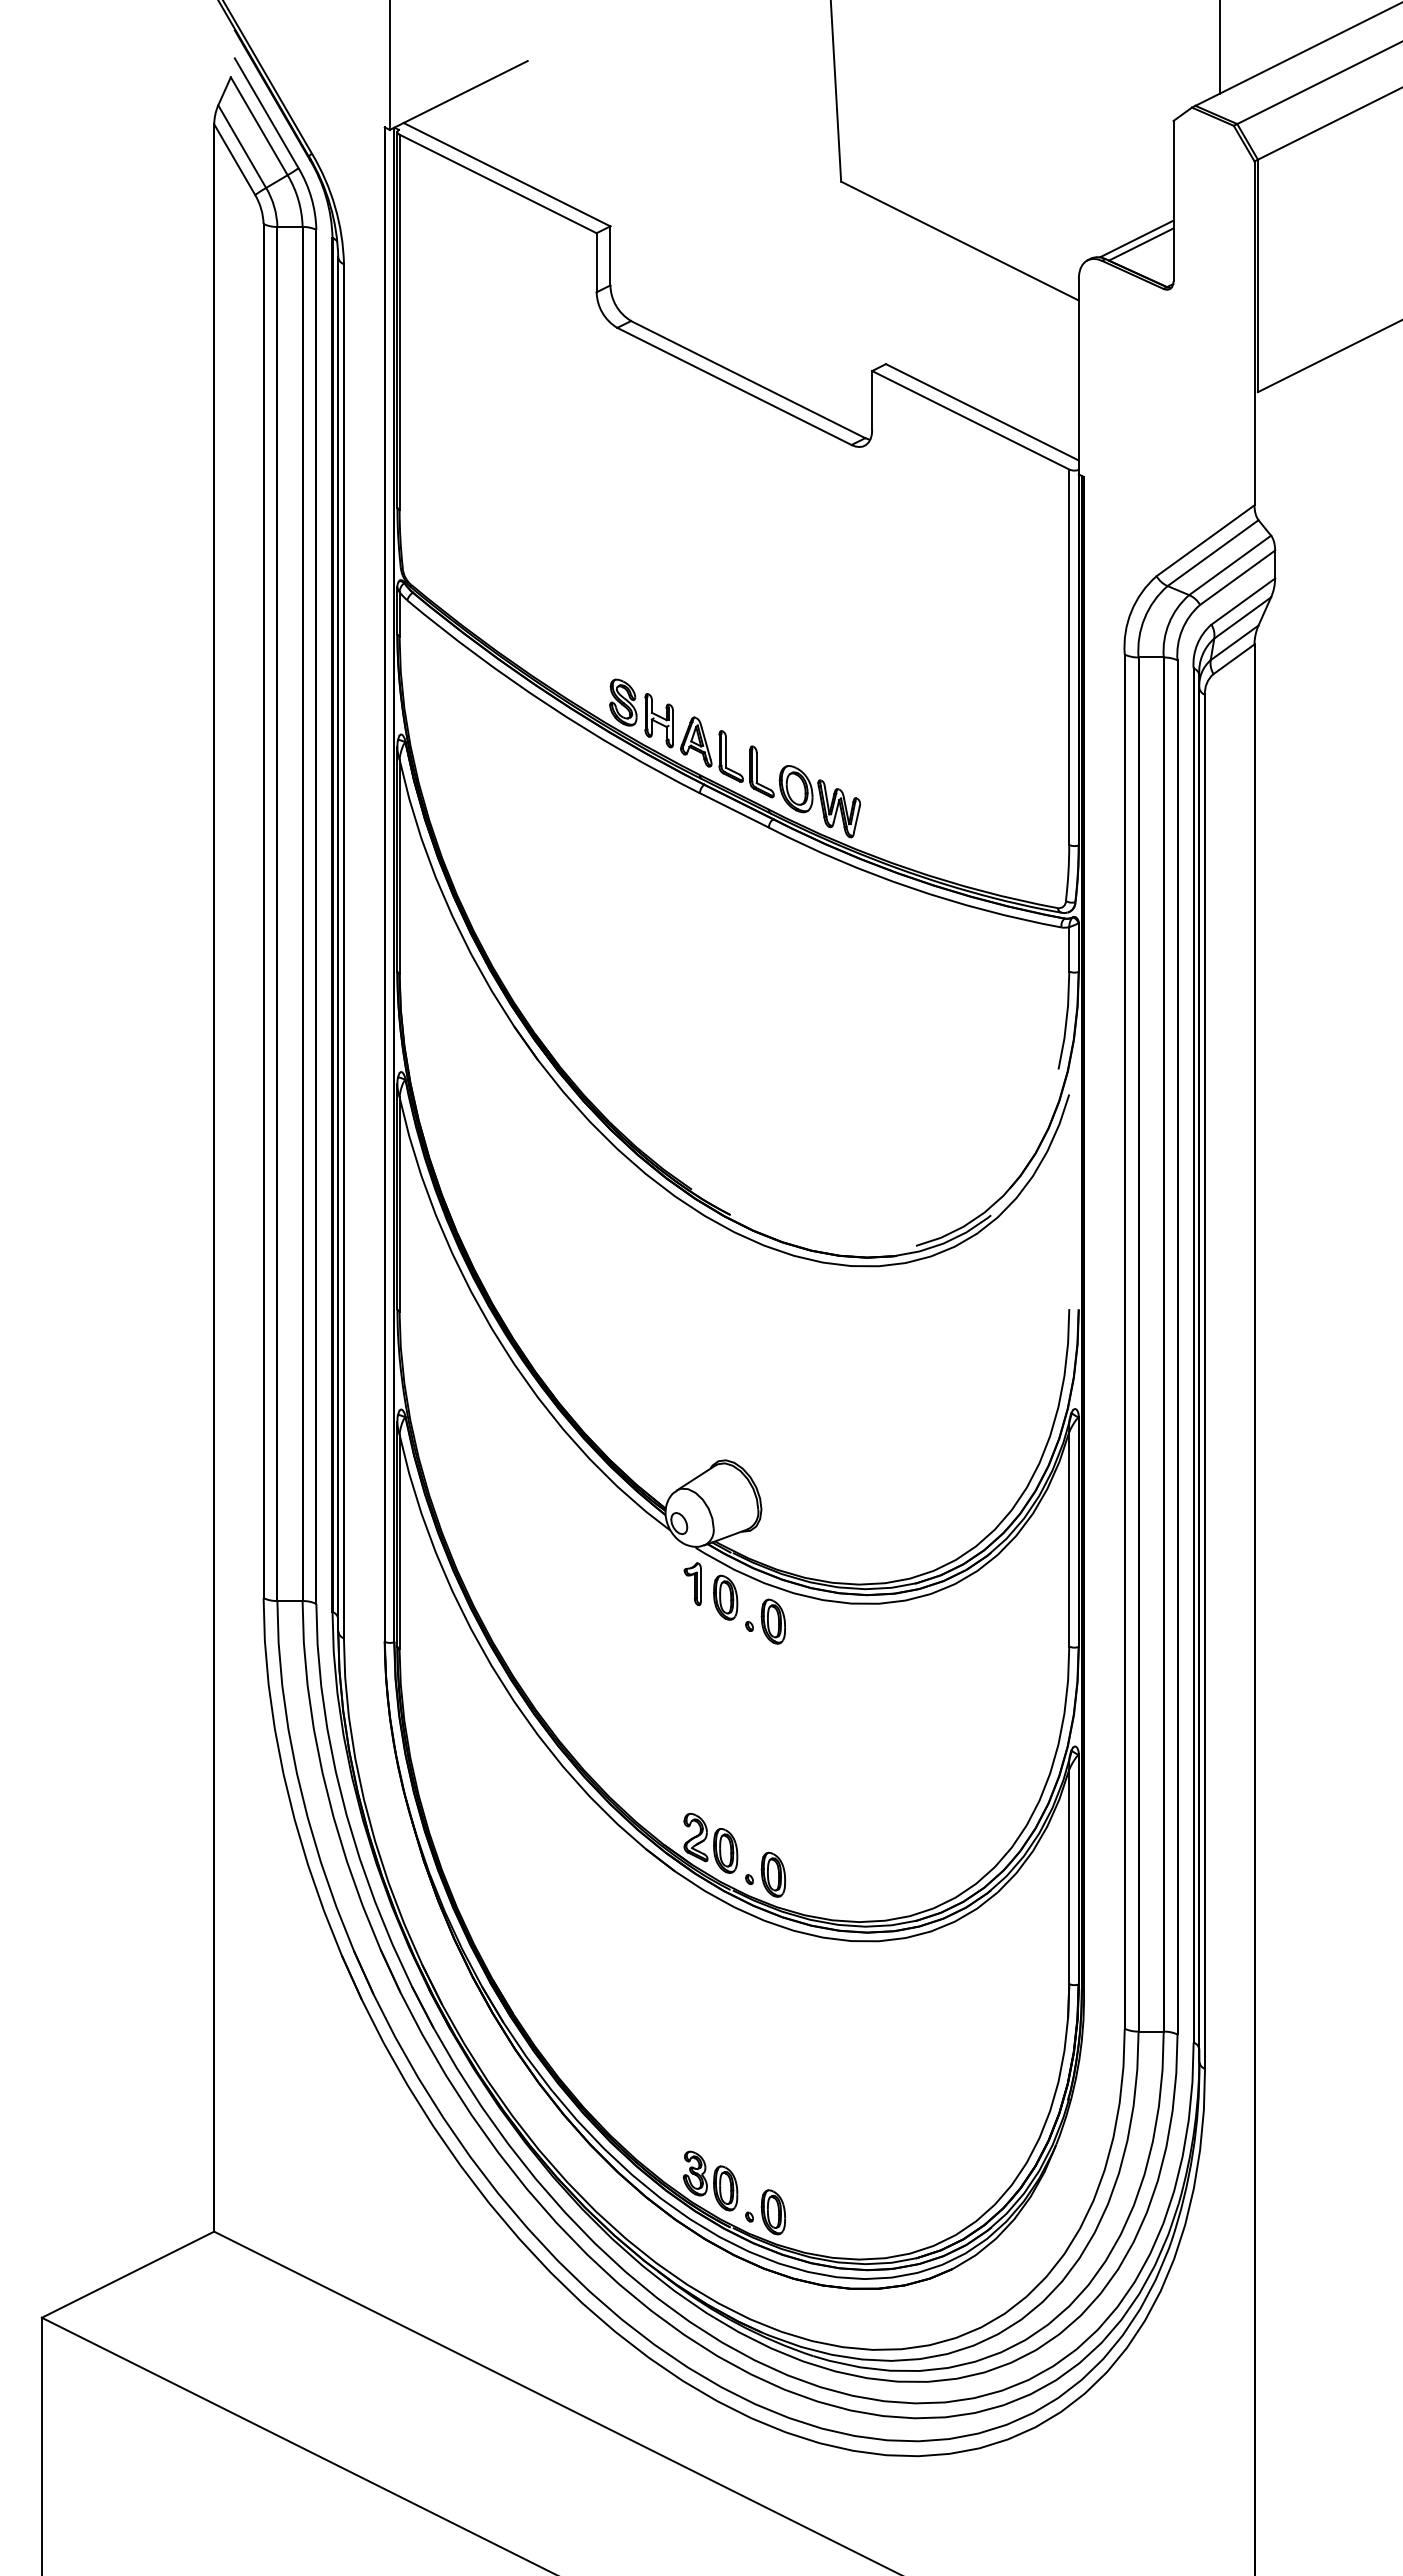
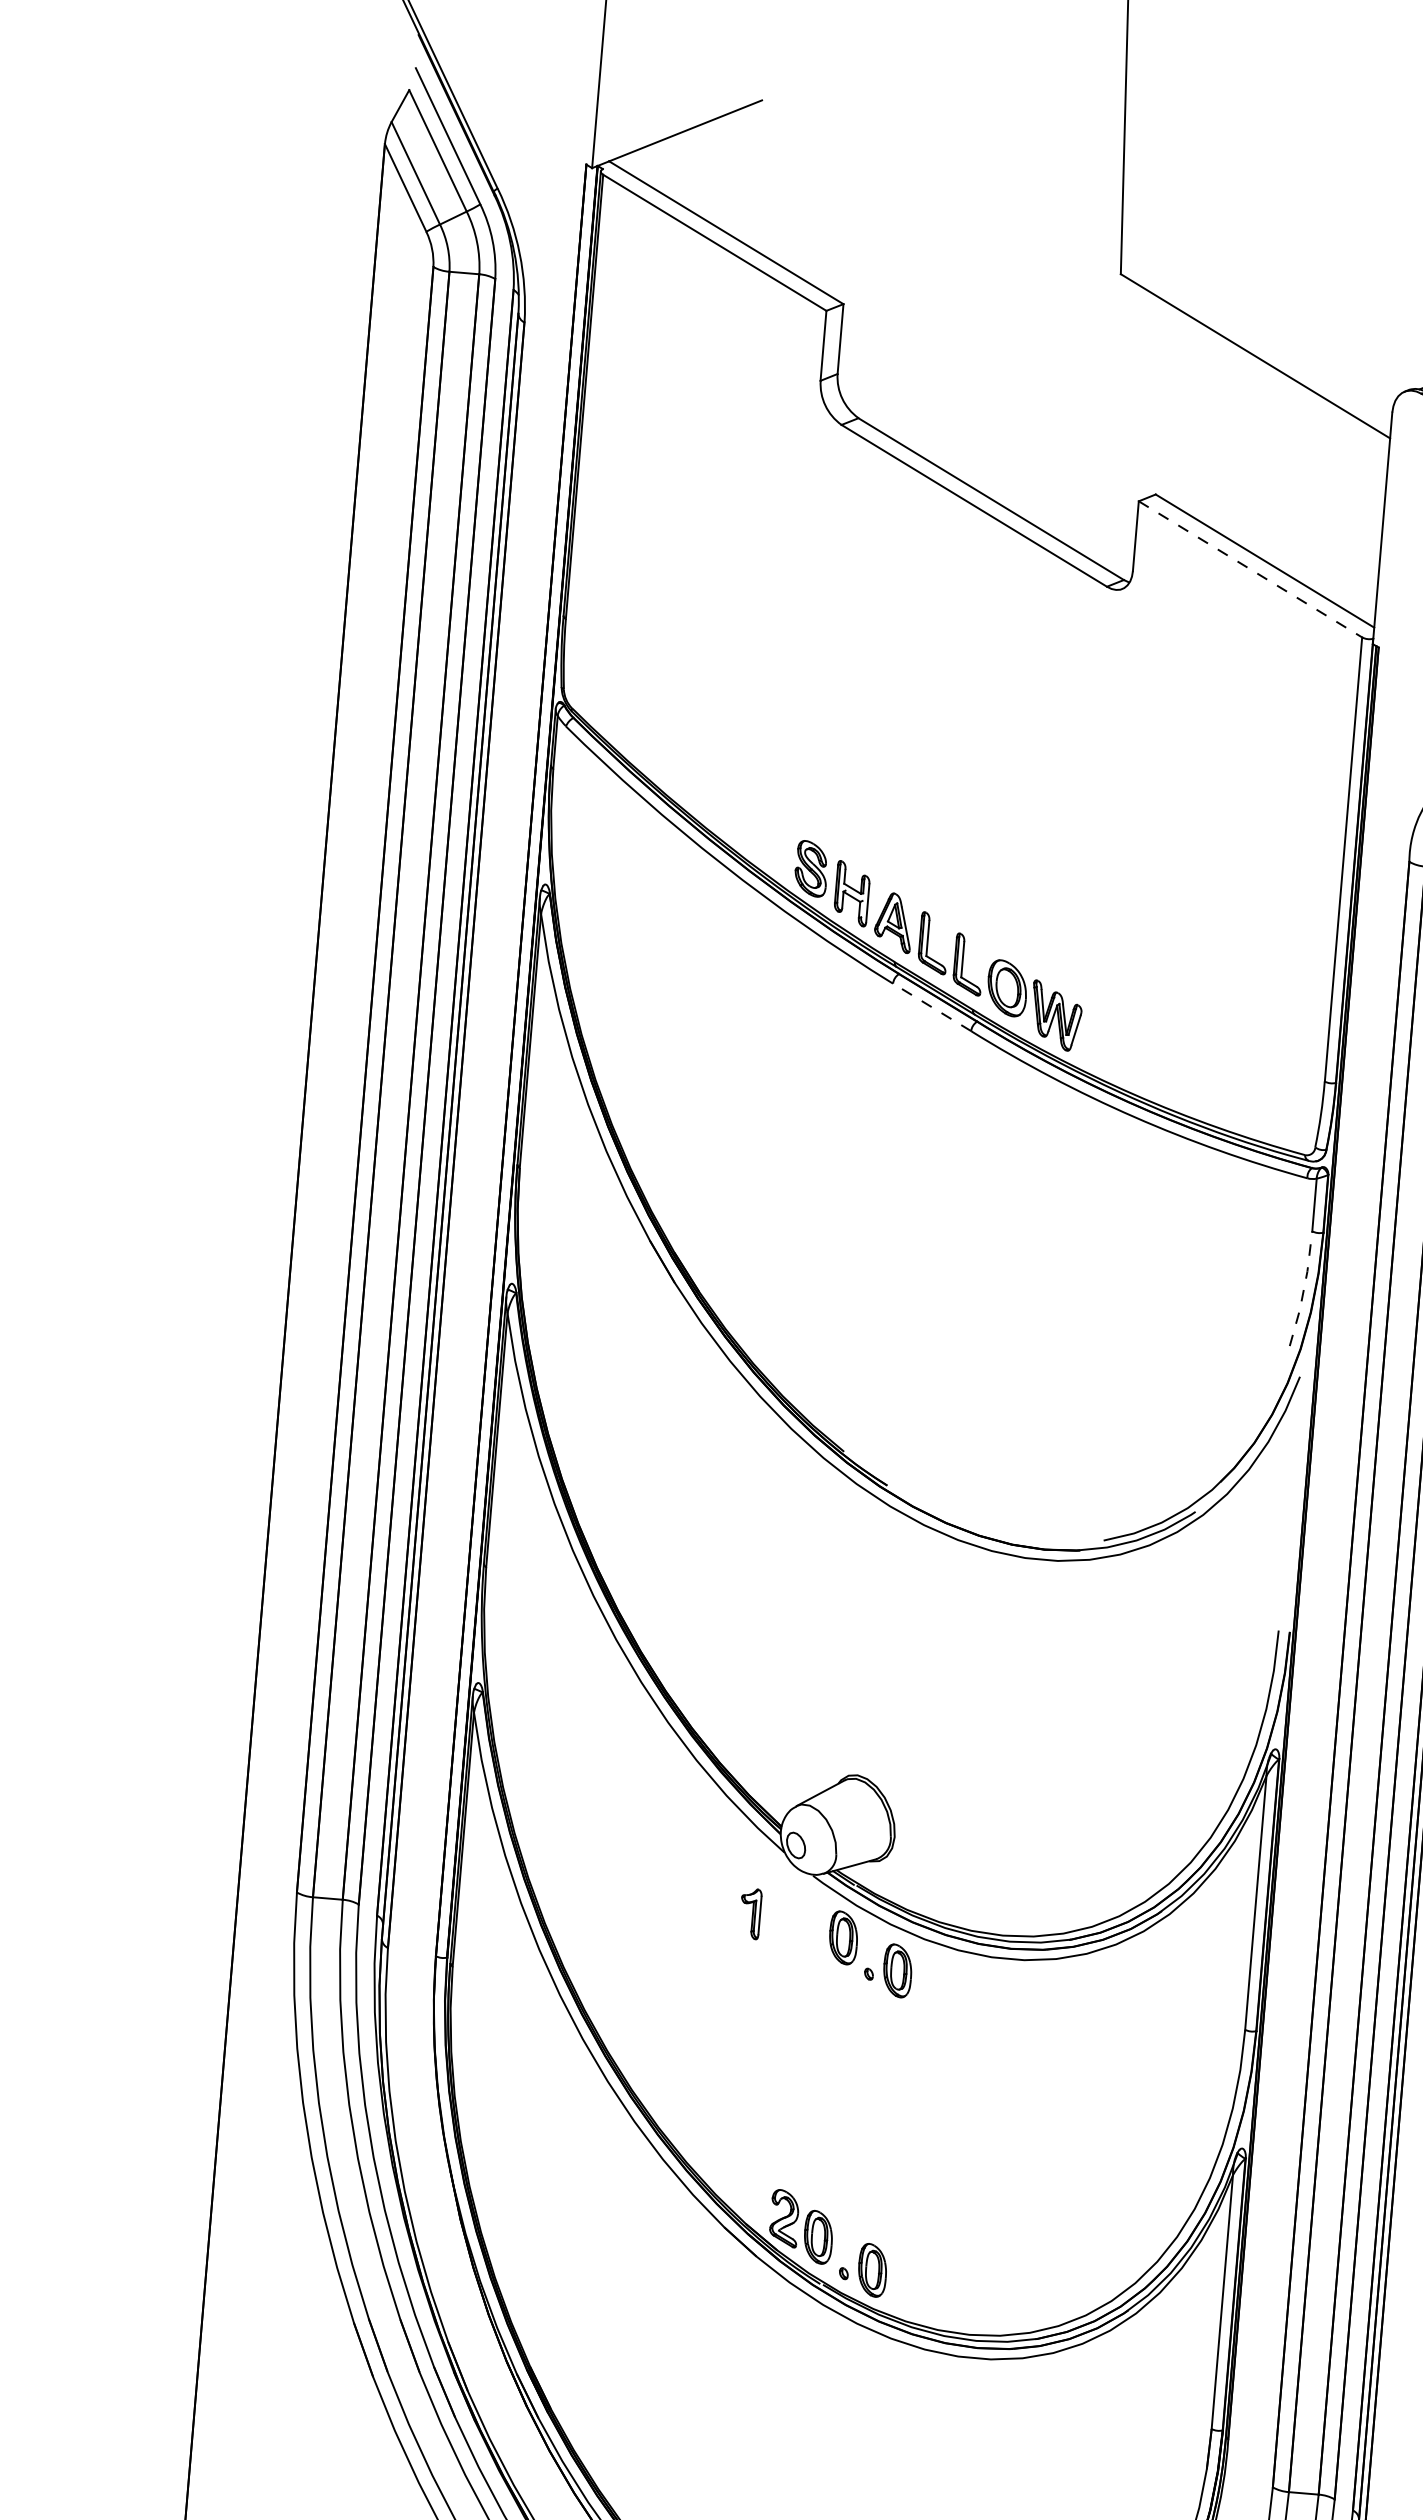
line: (971, 420) -> (1251, 569), solid -> dashed
line: (733, 810) -> (931, 1007), solid -> dashed
line: (1066, 1020) -> (1304, 1288), solid -> dashed
part: (692, 1583) -> (750, 1913), moved

